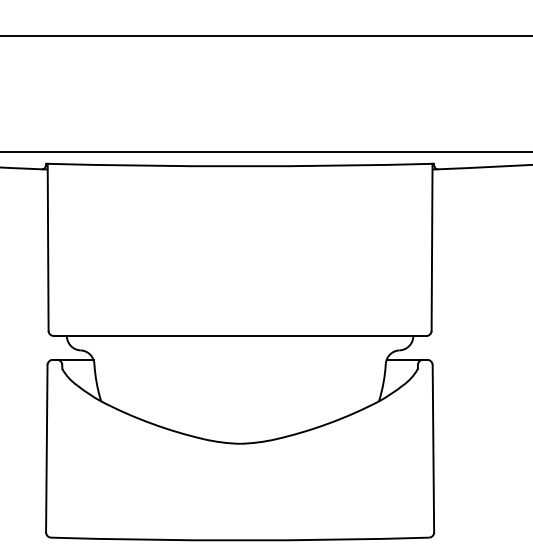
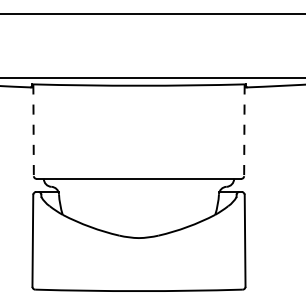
line: (47, 247) -> (33, 130), solid -> dashed
line: (432, 247) -> (244, 130), solid -> dashed

